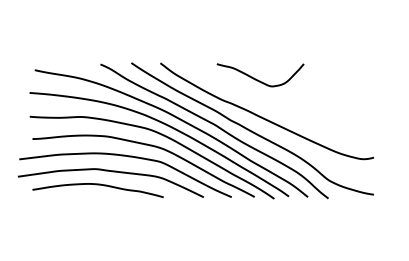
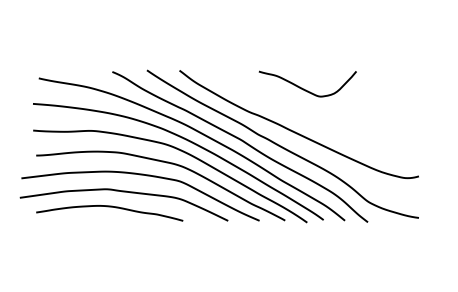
curve: (257, 79) -> (304, 88), moved

